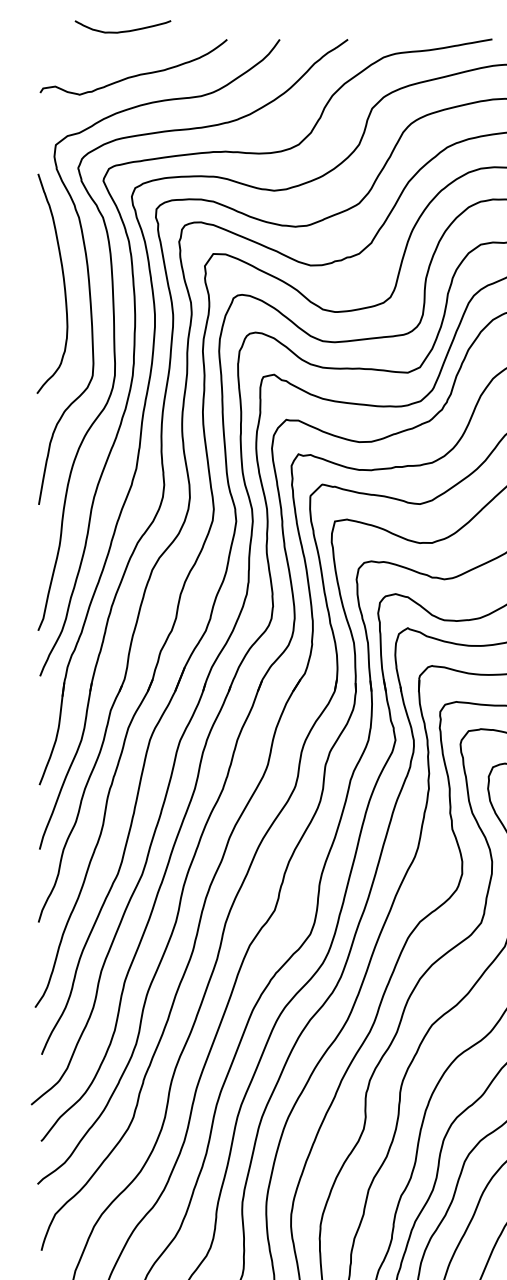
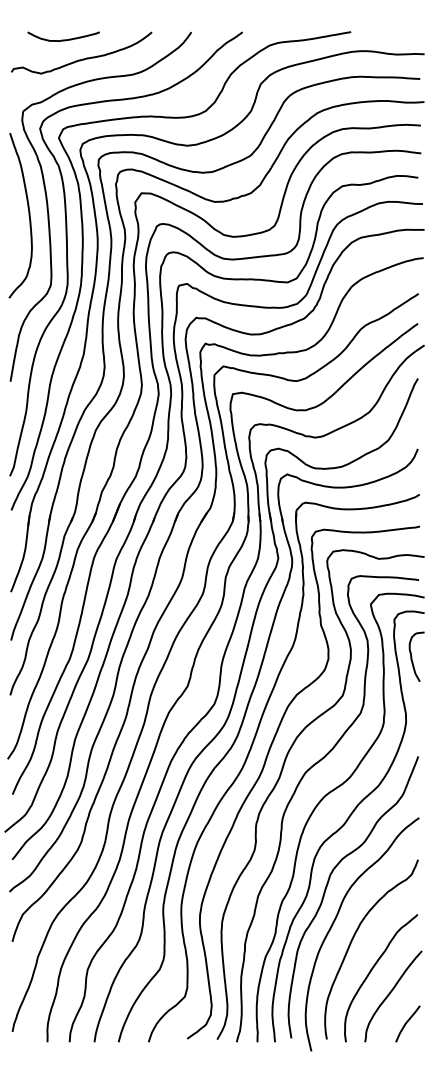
curve: (122, 30) -> (63, 39), moved

